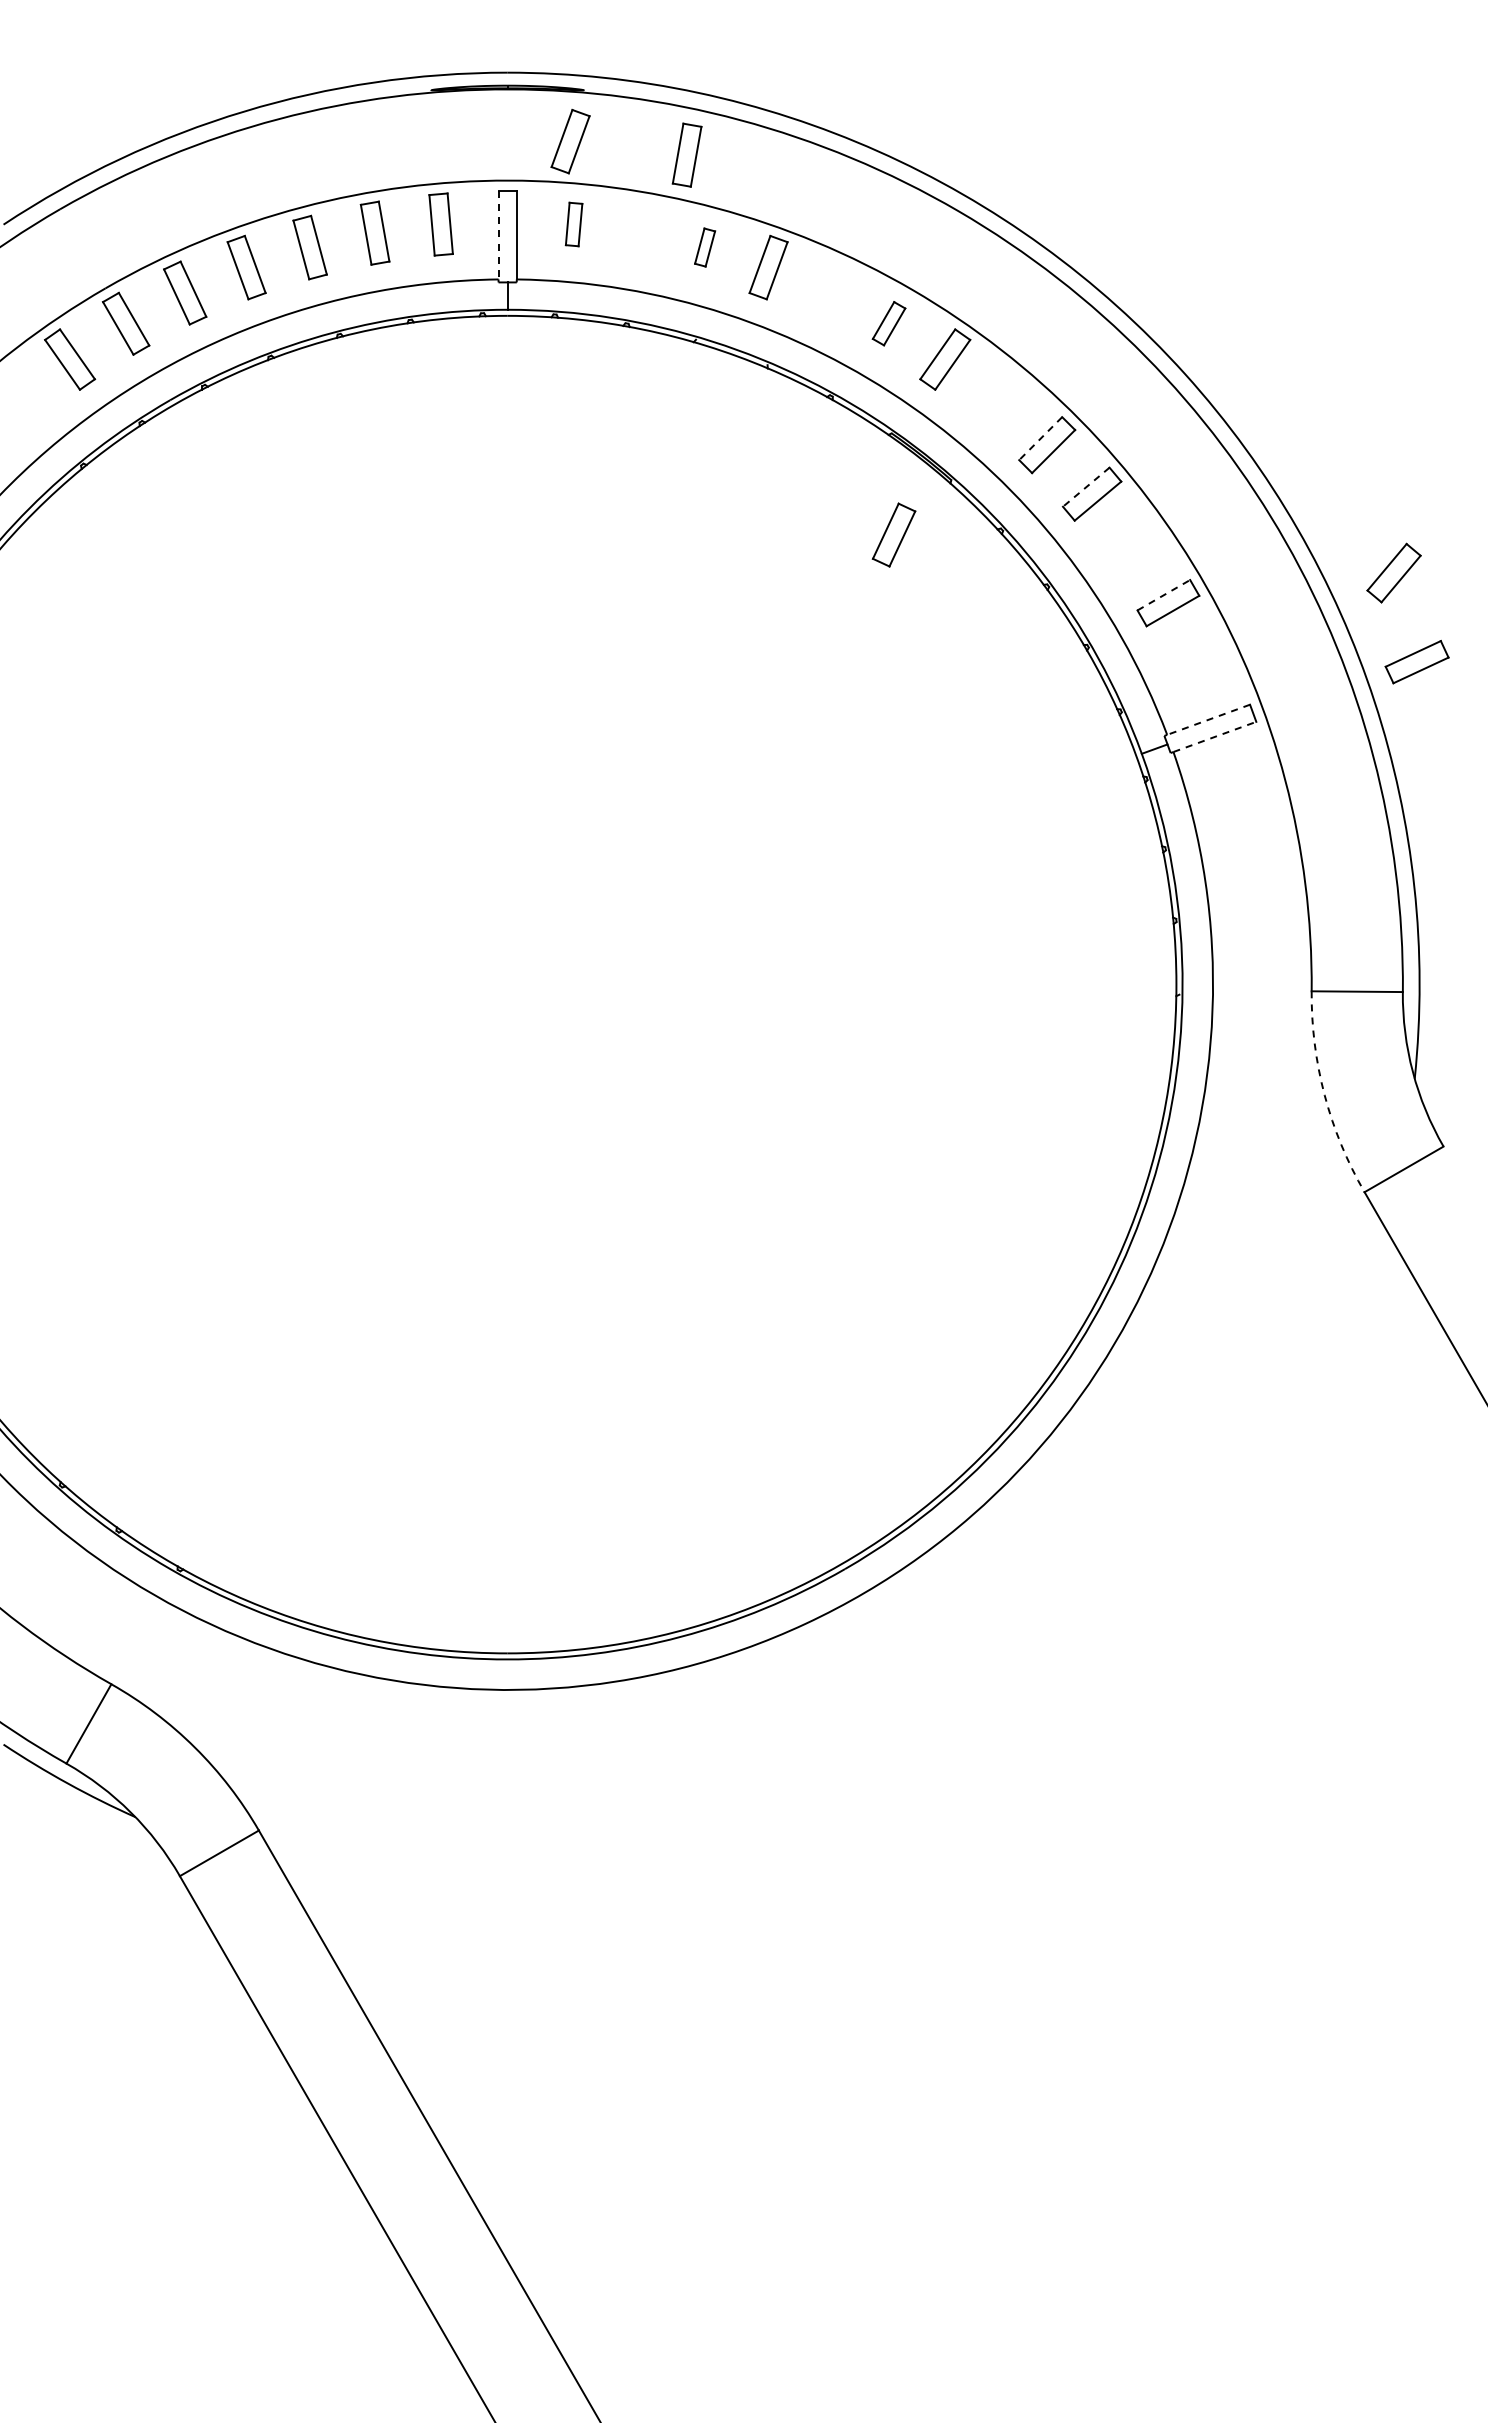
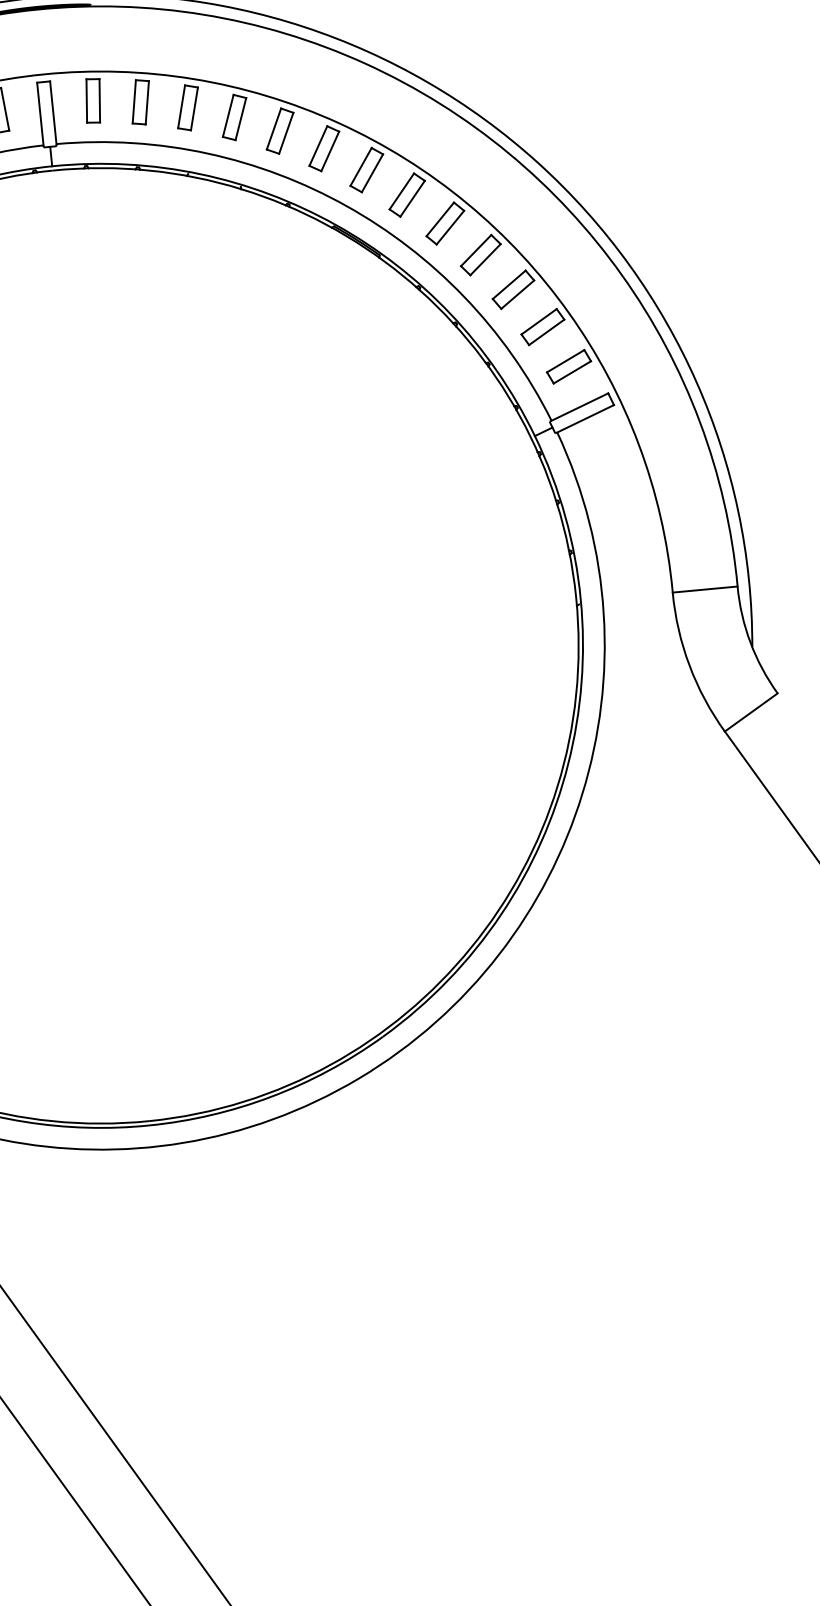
part: (570, 141) -> (84, 42), removed
part: (686, 154) -> (140, 101), moved
part: (573, 224) -> (92, 100), size x1.43
line: (498, 235) -> (40, 114), dashed -> solid
part: (704, 247) -> (187, 107), size x1.67
part: (888, 323) -> (323, 148), size x1.43
line: (1040, 439) -> (440, 220), dashed -> solid
line: (1085, 487) -> (475, 250), dashed -> solid
part: (893, 534) -> (279, 130), moved
part: (1132, 546) -> (513, 289), added
part: (1393, 572) -> (406, 194), moved
line: (1164, 594) -> (539, 321), dashed -> solid
part: (1416, 662) -> (568, 367), moved
line: (1208, 719) -> (579, 406), dashed -> solid
line: (1215, 736) -> (586, 418), dashed -> solid
arc: (1324, 1095) -> (689, 665), dashed -> solid

